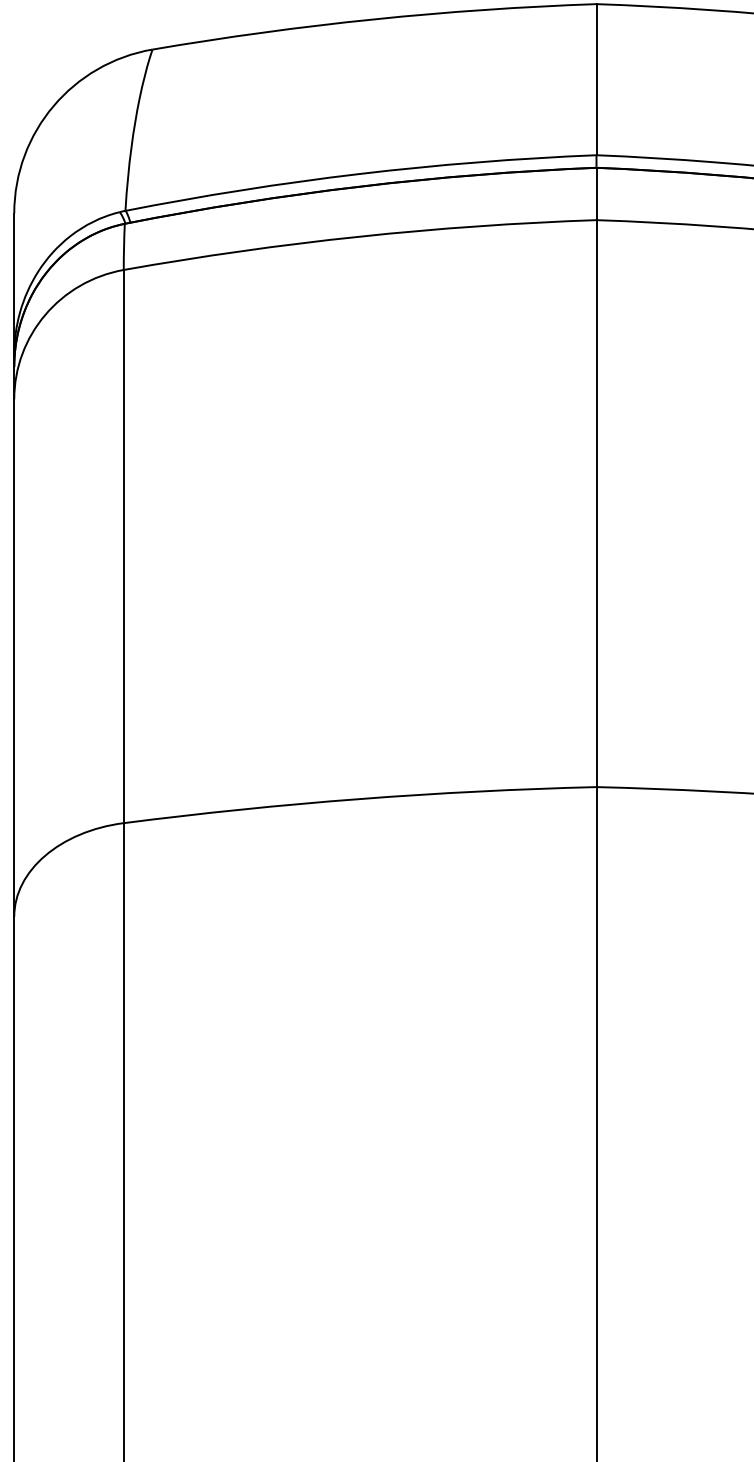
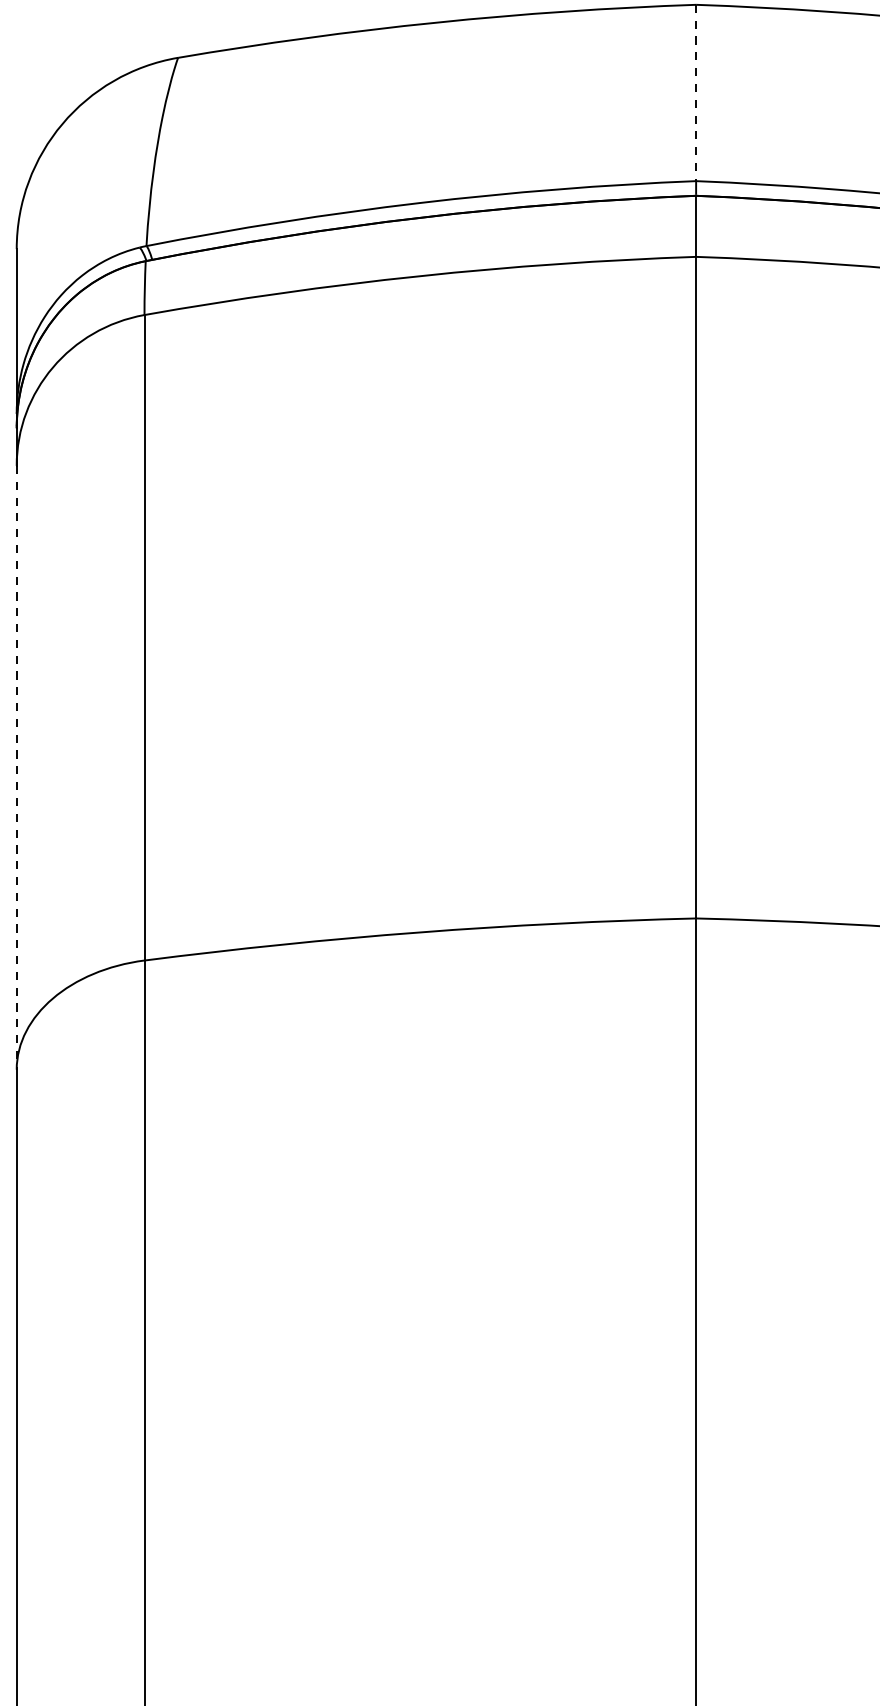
line: (596, 79) -> (696, 92), solid -> dashed
line: (14, 657) -> (16, 767), solid -> dashed

